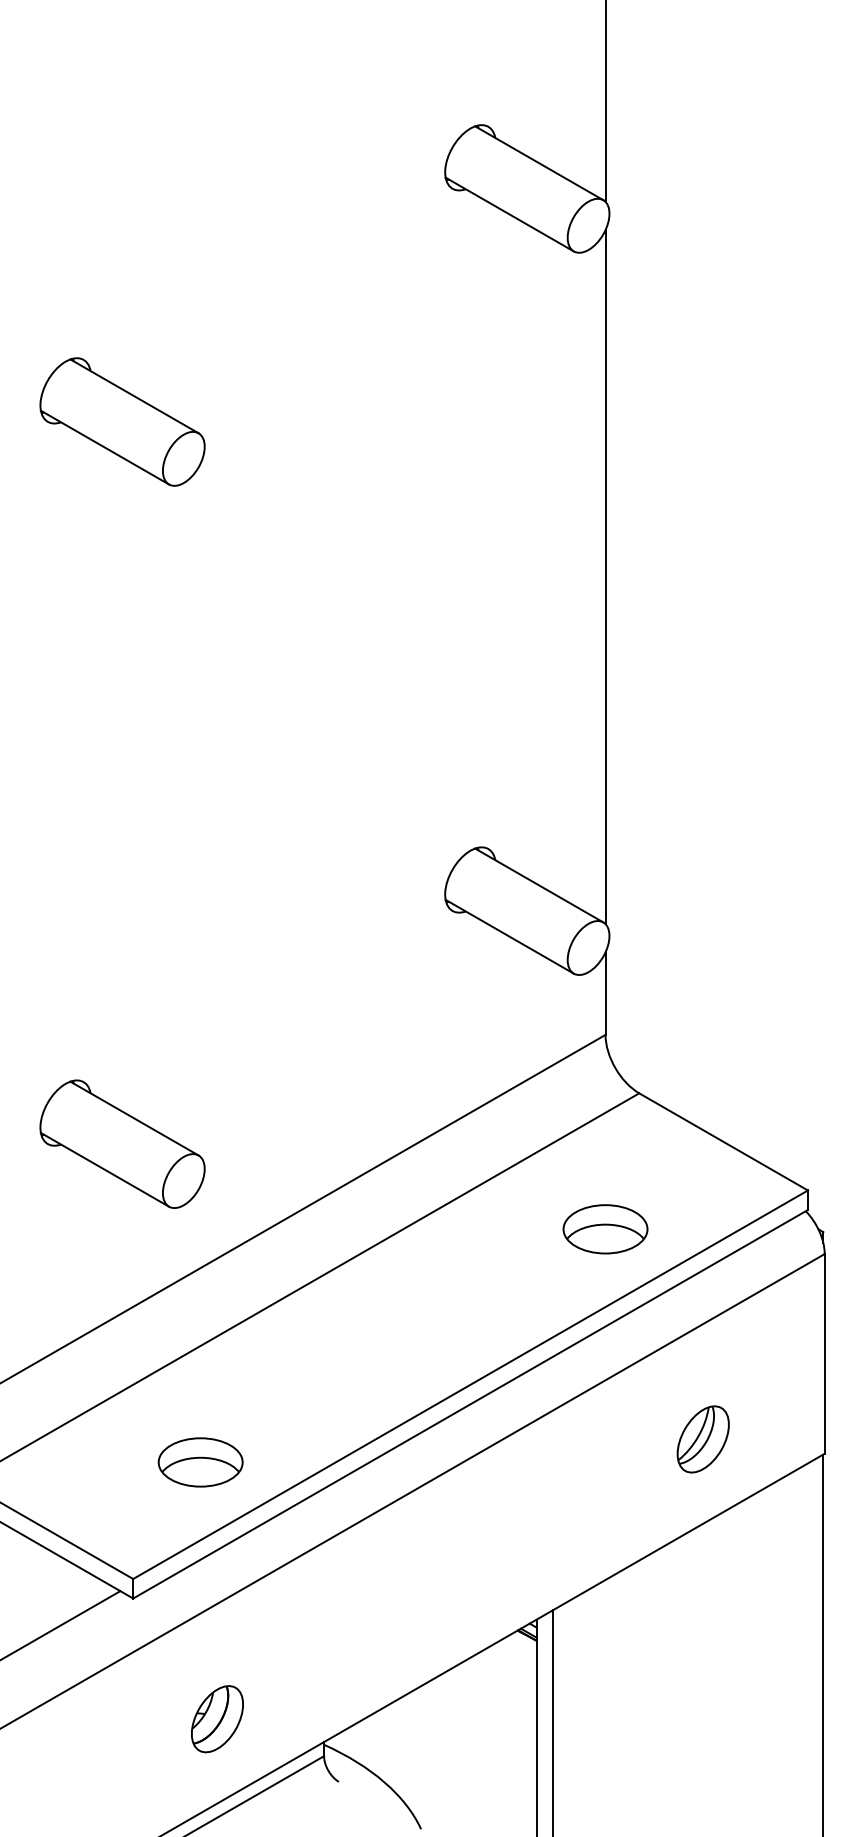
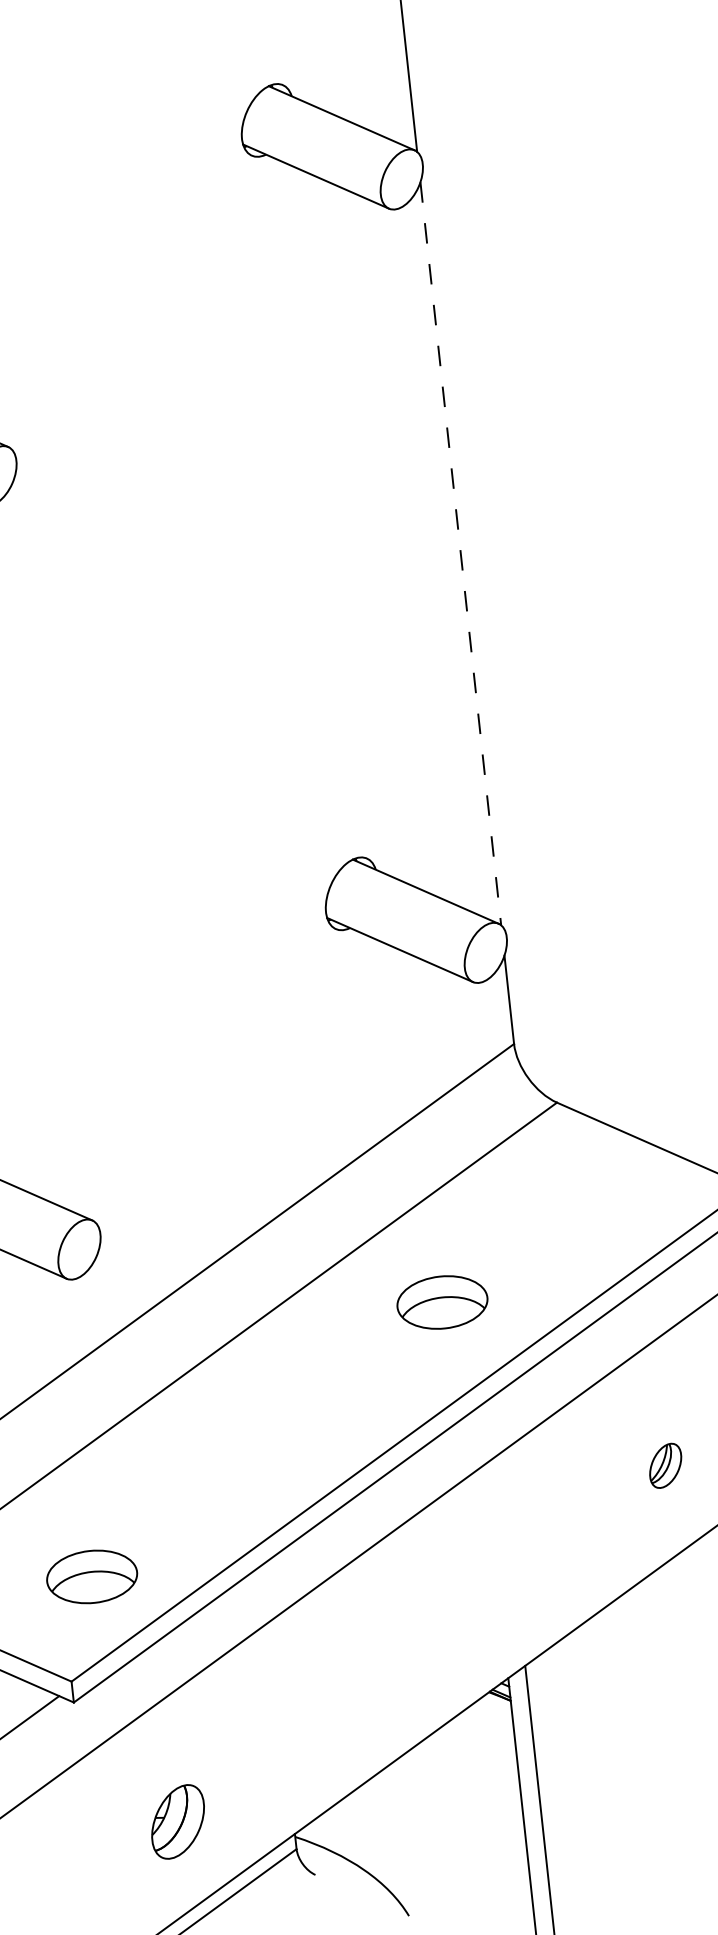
line: (605, 577) -> (460, 554), solid -> dashed
part: (605, 1229) -> (442, 1302), moved
part: (702, 1439) -> (665, 1465), size x0.6
part: (200, 1462) -> (91, 1577), moved

